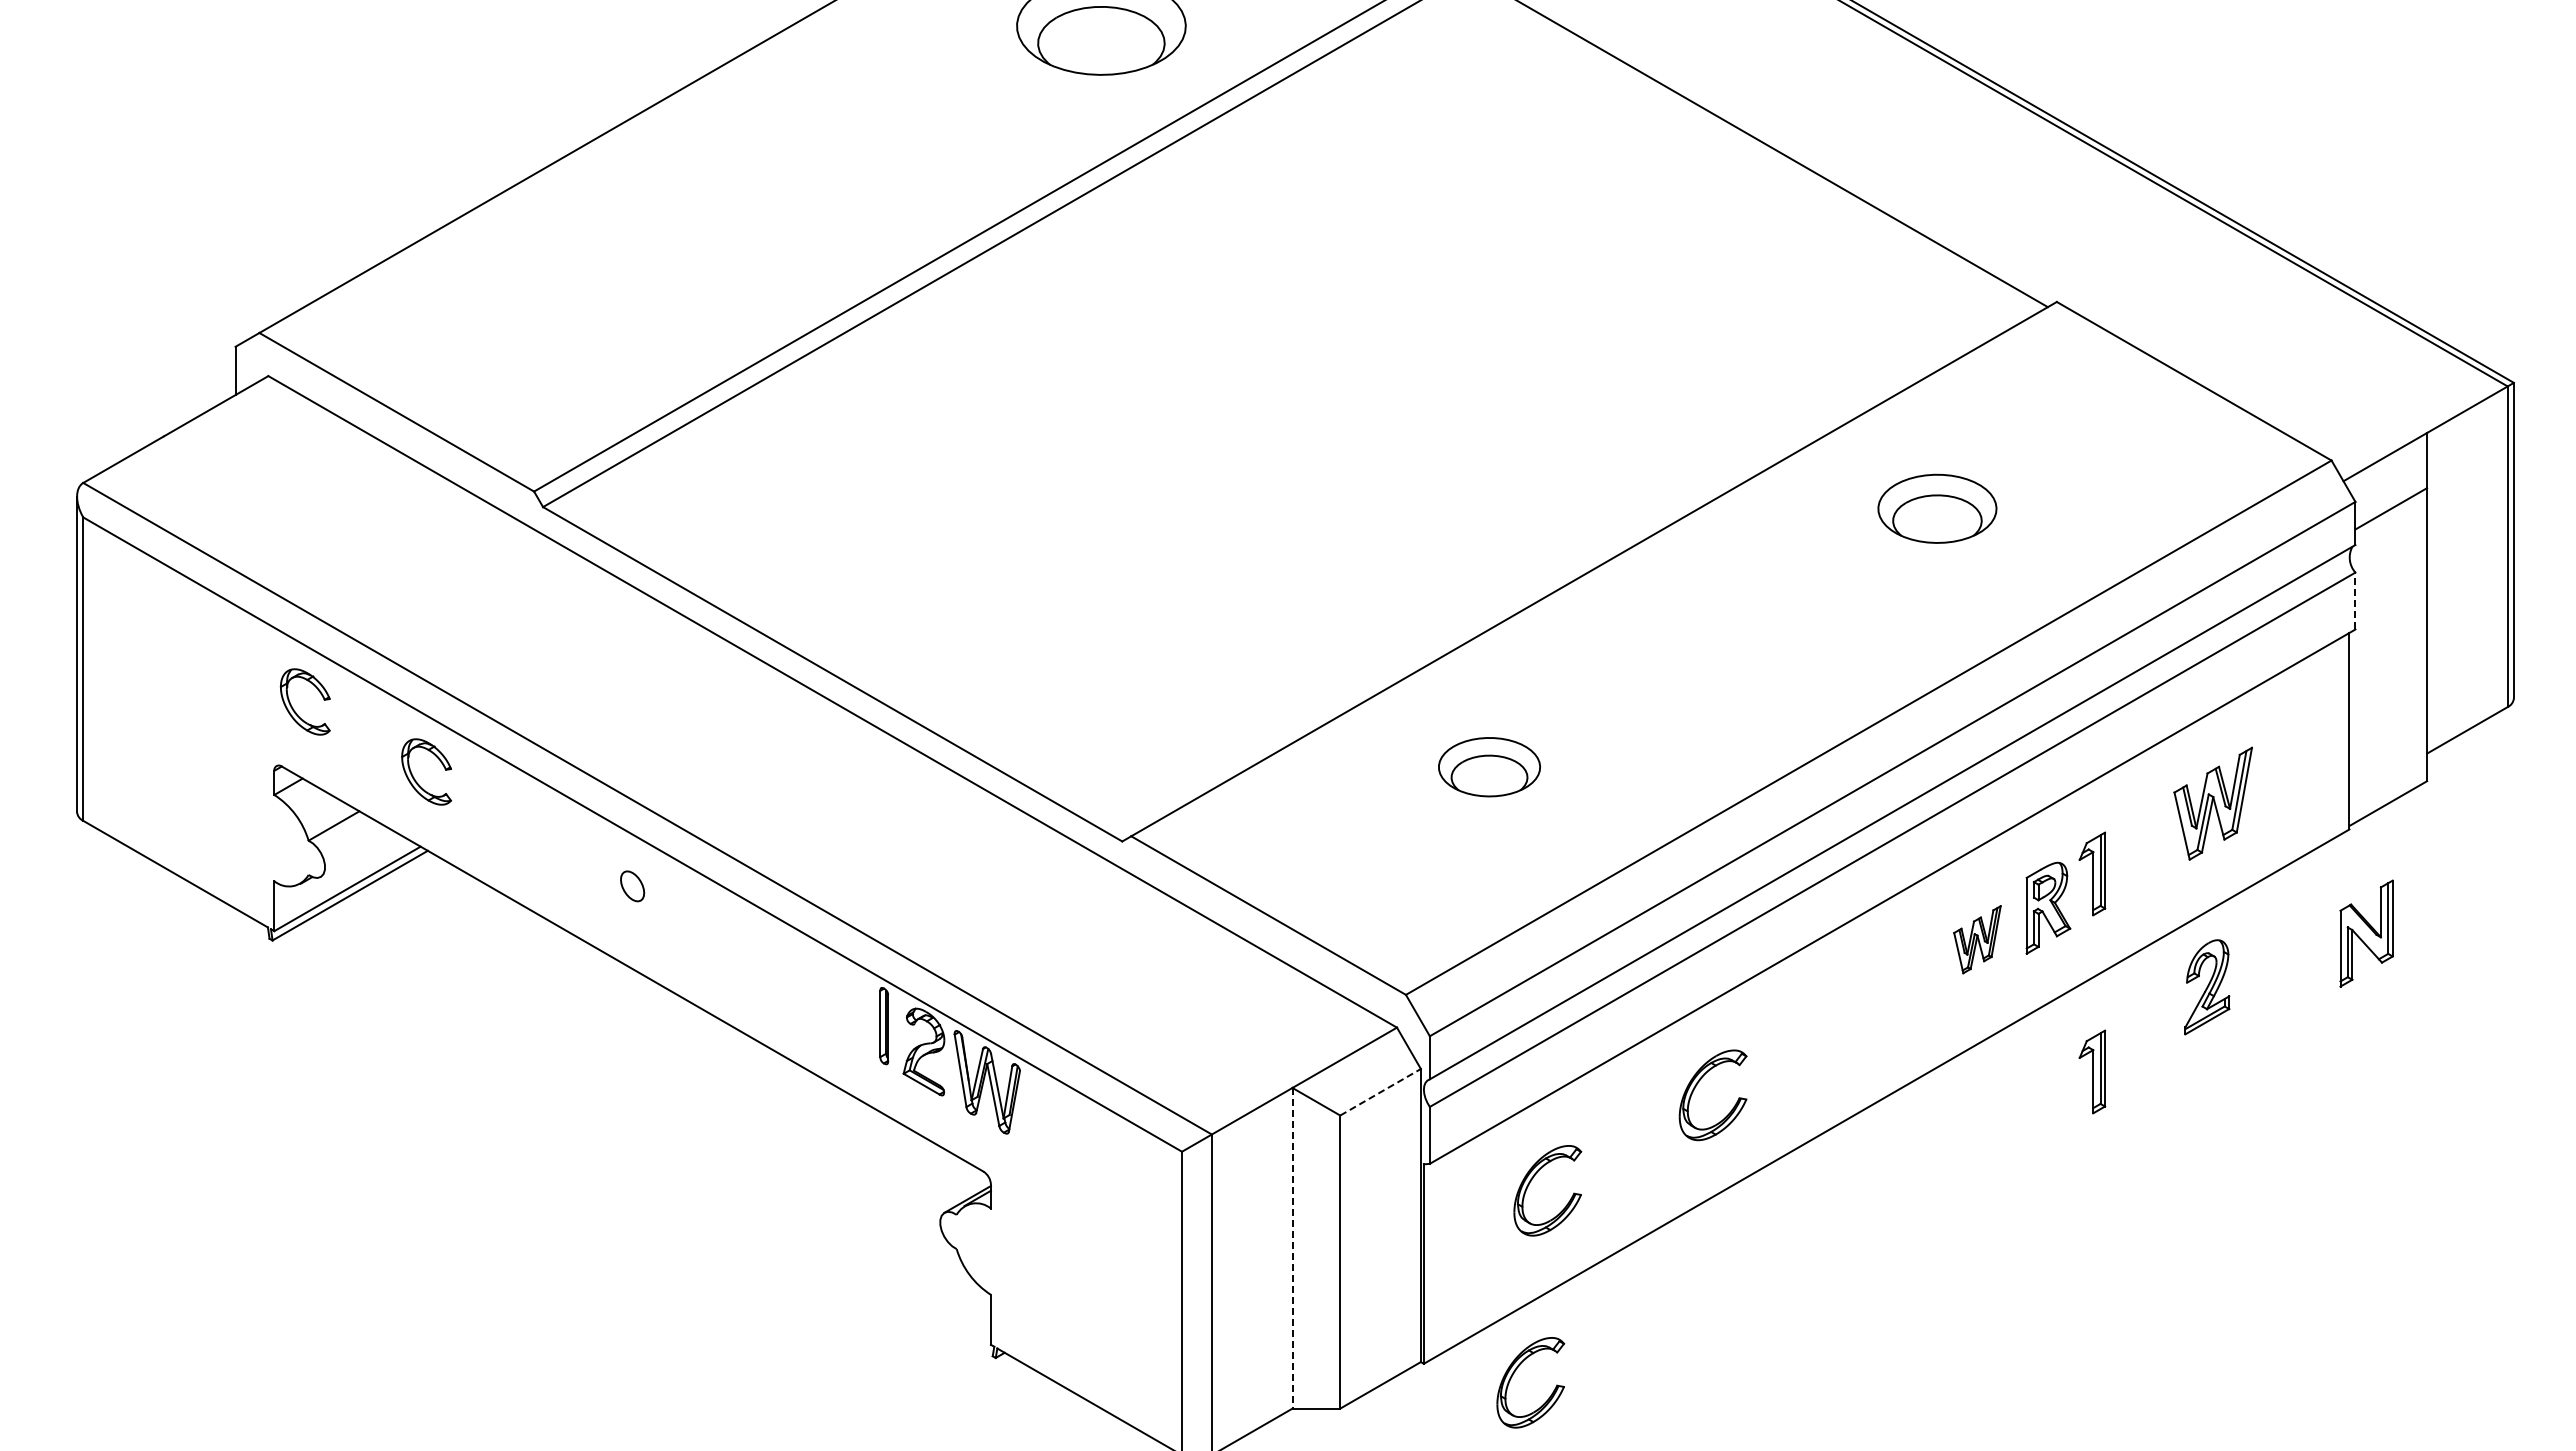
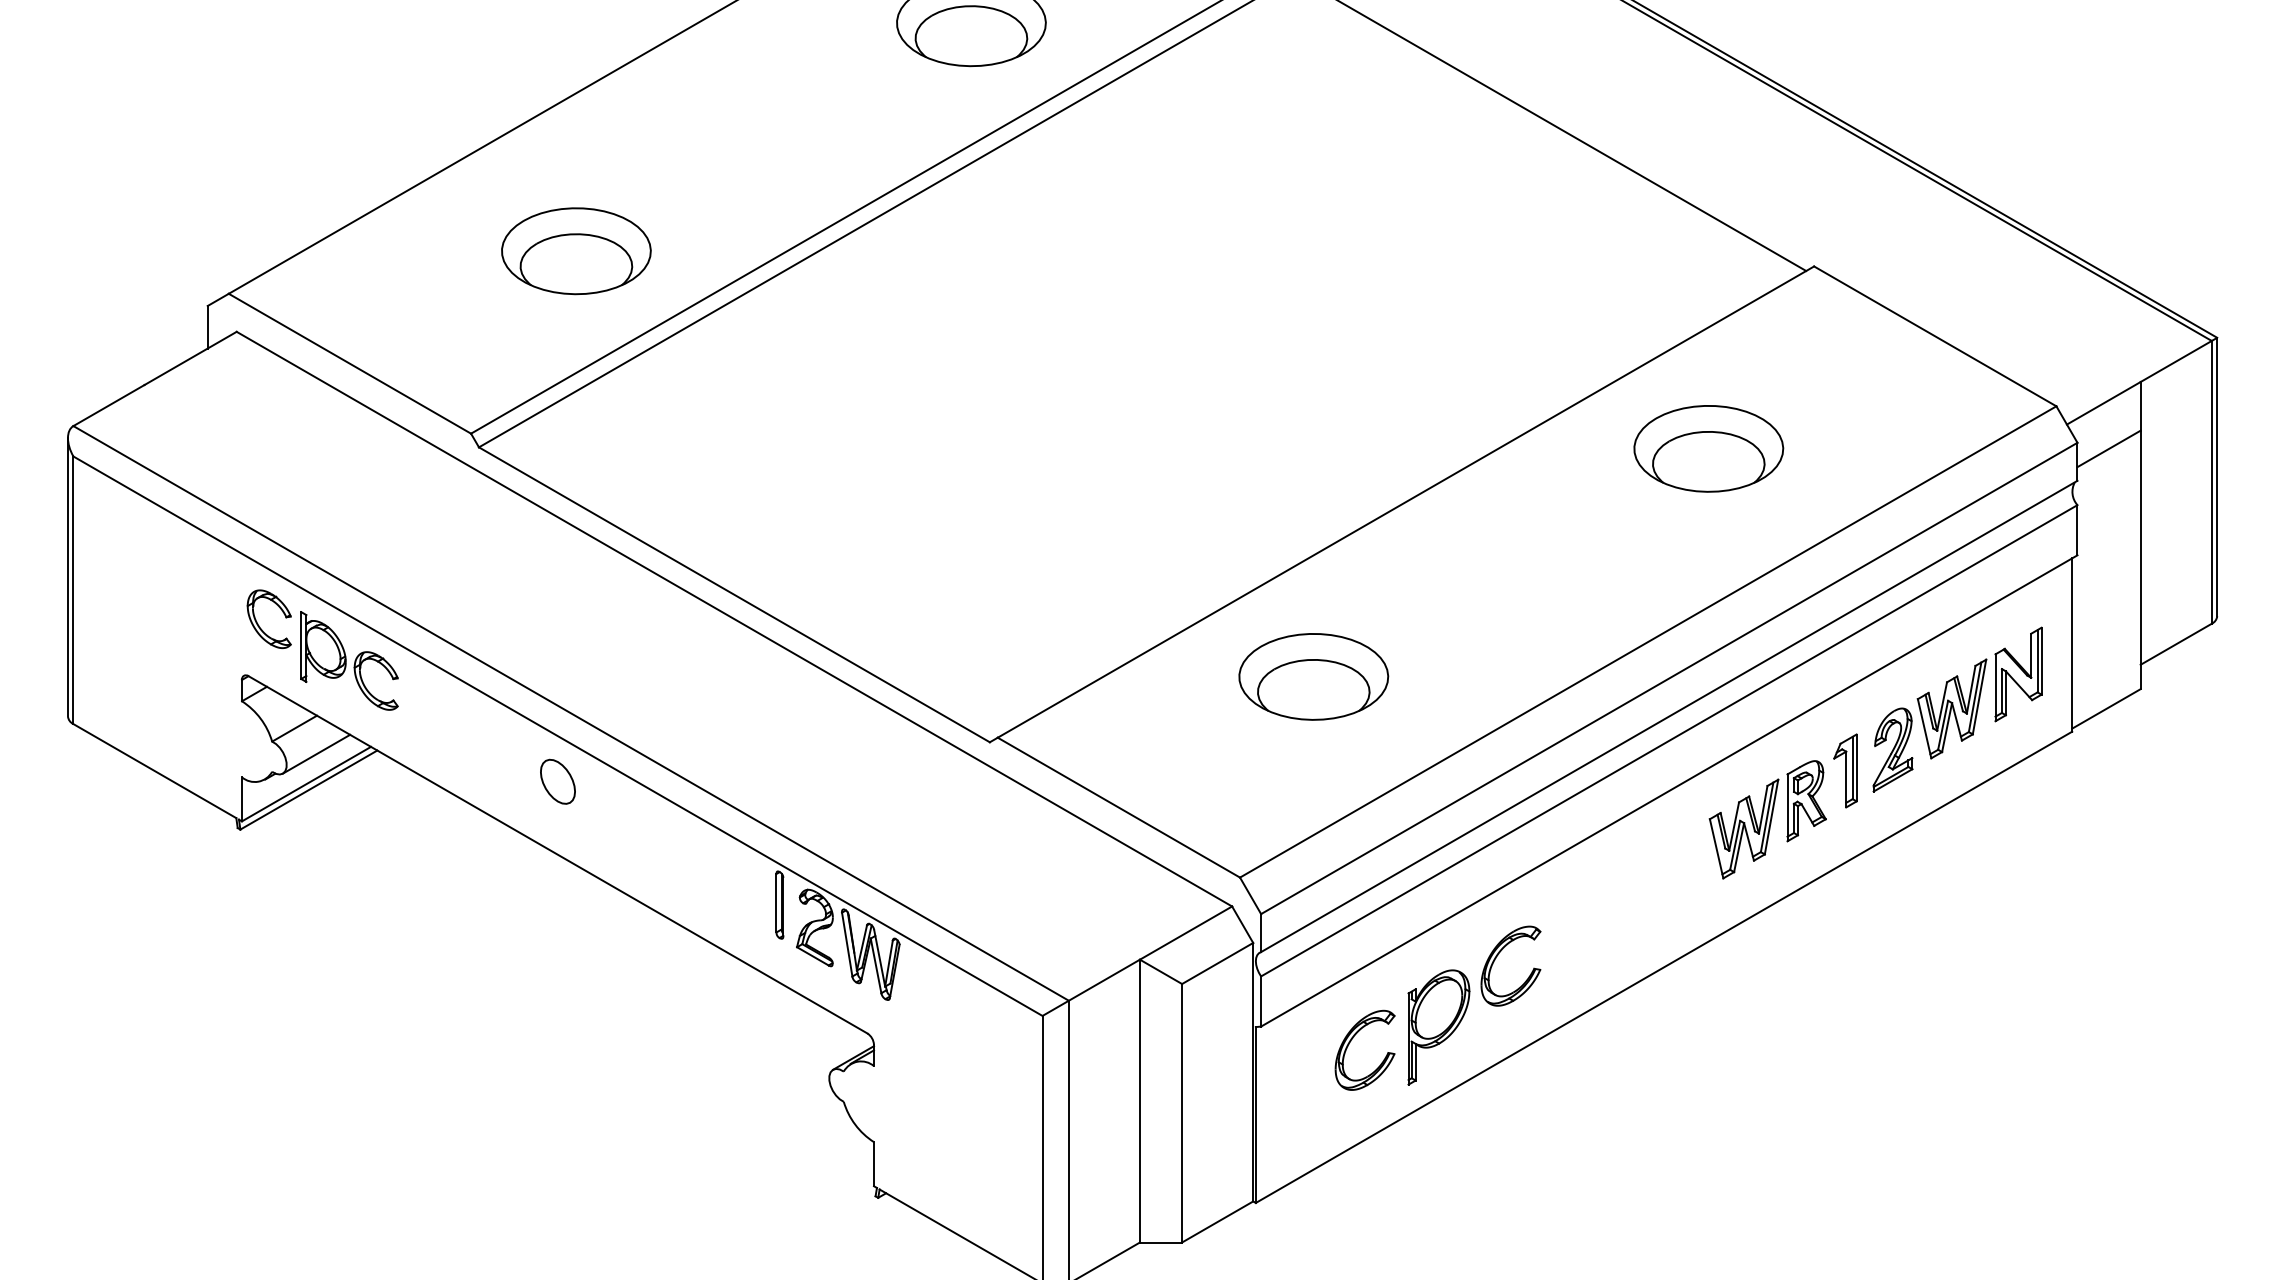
part: (653, 284) -> (576, 251), added
part: (1937, 508) -> (1708, 448), size x1.43
line: (2355, 600) -> (2077, 529), dashed -> solid
part: (366, 733) -> (323, 647), added
part: (1489, 766) -> (1313, 676), size x1.67
line: (358, 855) -> (316, 754), added
part: (632, 886) -> (557, 782), size x1.67
part: (2366, 933) -> (2018, 674), moved
part: (1977, 939) -> (1744, 828), size x1.67
part: (2207, 987) -> (1893, 750), moved
part: (2092, 1071) -> (1845, 945), removed
line: (1380, 1092) -> (1217, 963), dashed -> solid
part: (1631, 1164) -> (1438, 1027), added
line: (1292, 1248) -> (1139, 1101), dashed -> solid
part: (1514, 1373) -> (1335, 1211), removed

